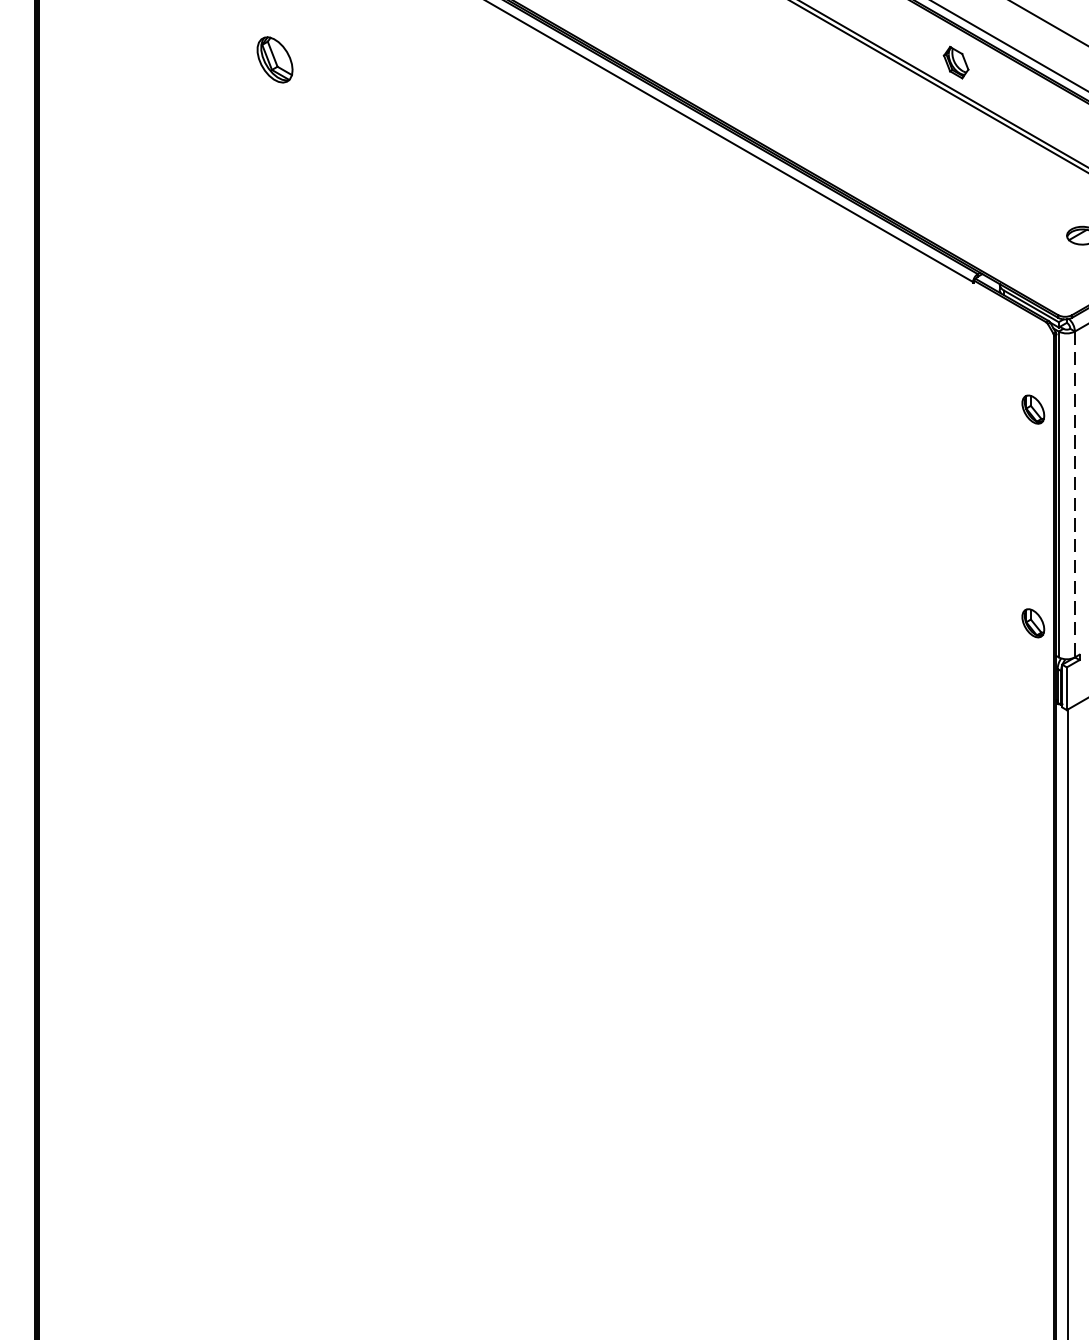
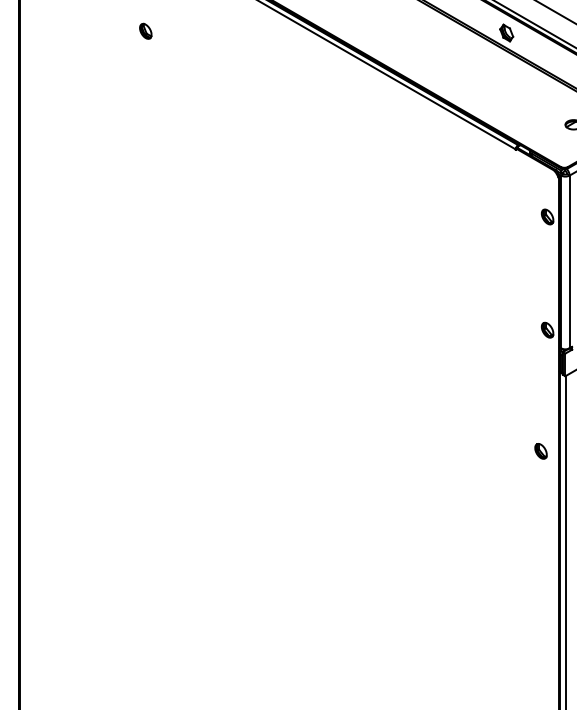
part: (274, 57) -> (145, 30), size x0.62
line: (1074, 495) -> (569, 262), dashed -> solid
part: (1019, 852) -> (540, 451), added

